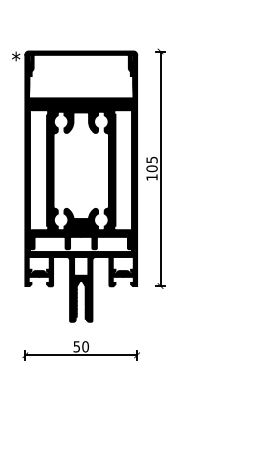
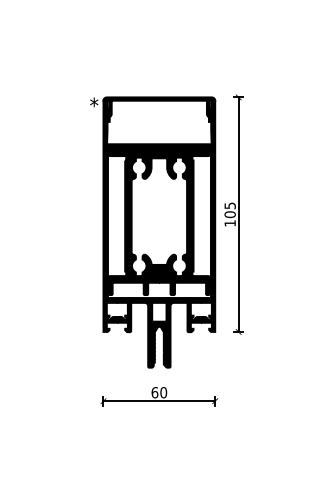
text: (76, 346) -> (154, 392), 50 -> 60

